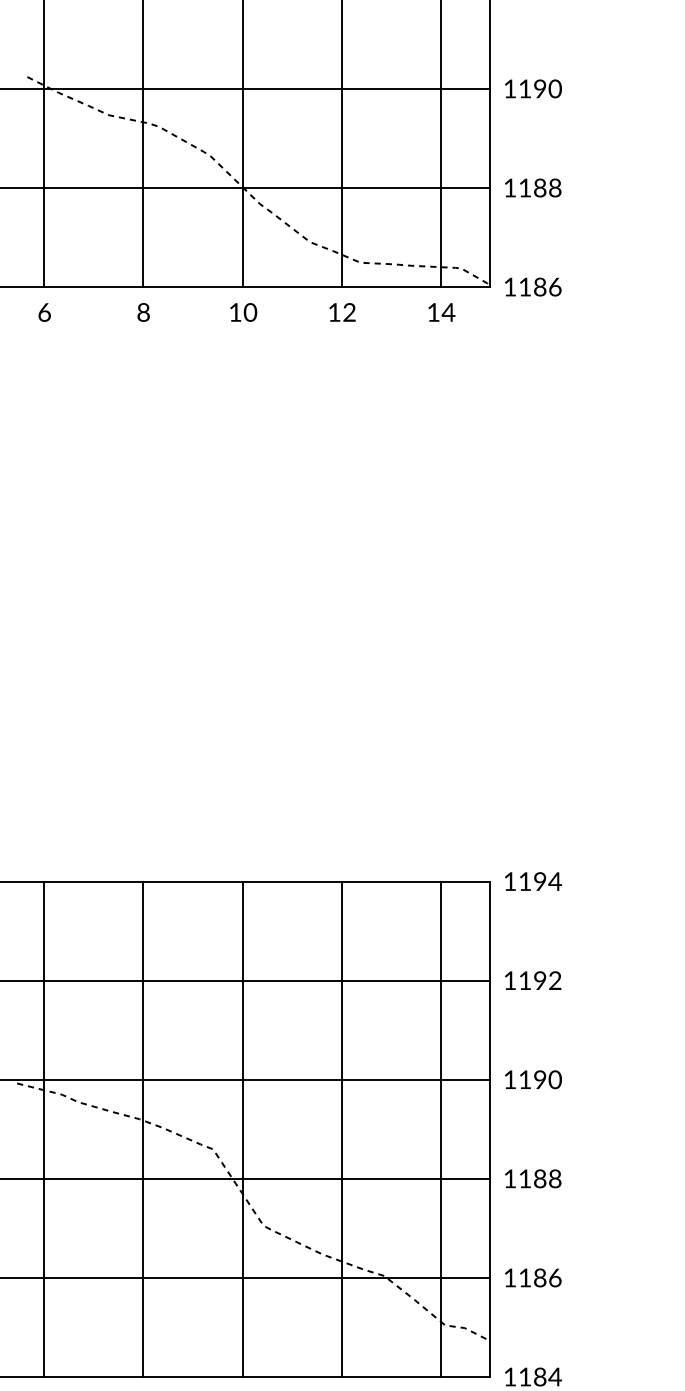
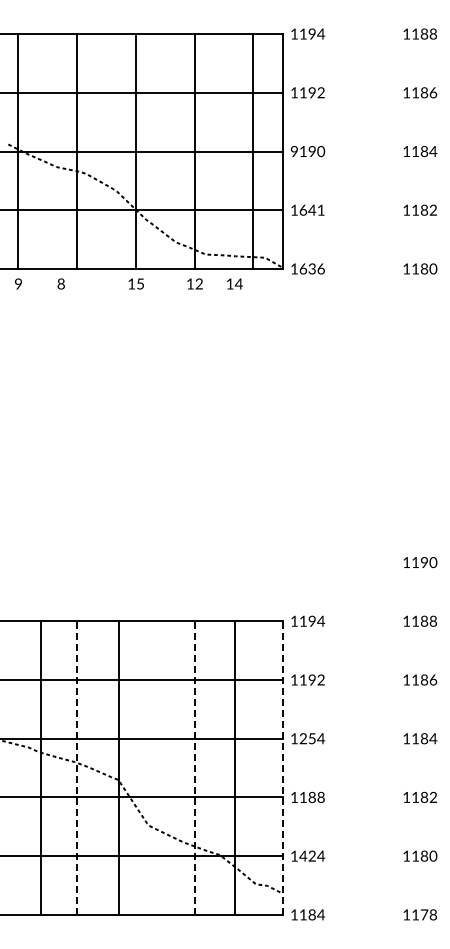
text: (508, 88) -> (293, 151), 1190 -> 9190
text: (538, 186) -> (311, 209), 1188 -> 1641
text: (532, 286) -> (307, 268), 1186 -> 1636
text: (44, 311) -> (18, 283), 6 -> 9
text: (142, 311) -> (60, 283), moved
text: (250, 311) -> (140, 283), 10 -> 15
text: (441, 311) -> (234, 283), moved
text: (540, 1079) -> (312, 738), 1190 -> 1254
line: (44, 1128) -> (41, 767), moved
line: (241, 1128) -> (118, 767), moved
line: (441, 1128) -> (235, 767), moved
line: (144, 1130) -> (77, 768), solid -> dashed
line: (341, 1130) -> (194, 768), solid -> dashed
line: (489, 1130) -> (282, 768), solid -> dashed
text: (540, 1276) -> (312, 855), 1186 -> 1424

